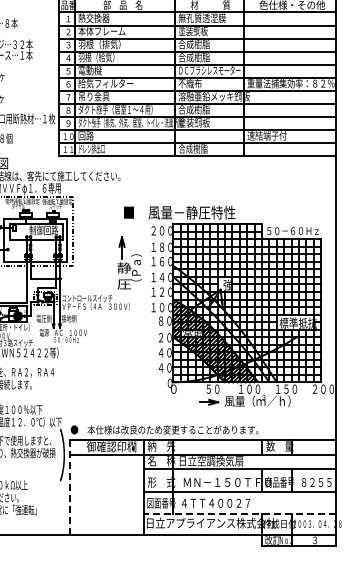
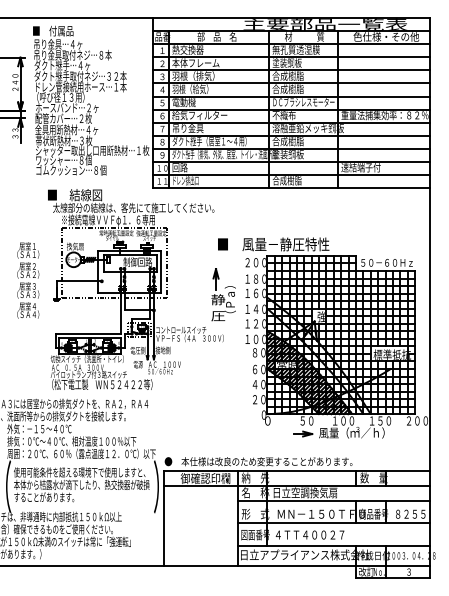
text: (161, 337) -> (255, 369), ２０ -> ６０
text: (160, 367) -> (254, 399), ４０ -> ２０
line: (69, 487) -> (163, 519), dashed -> solid
line: (239, 513) -> (333, 545), dashed -> solid

